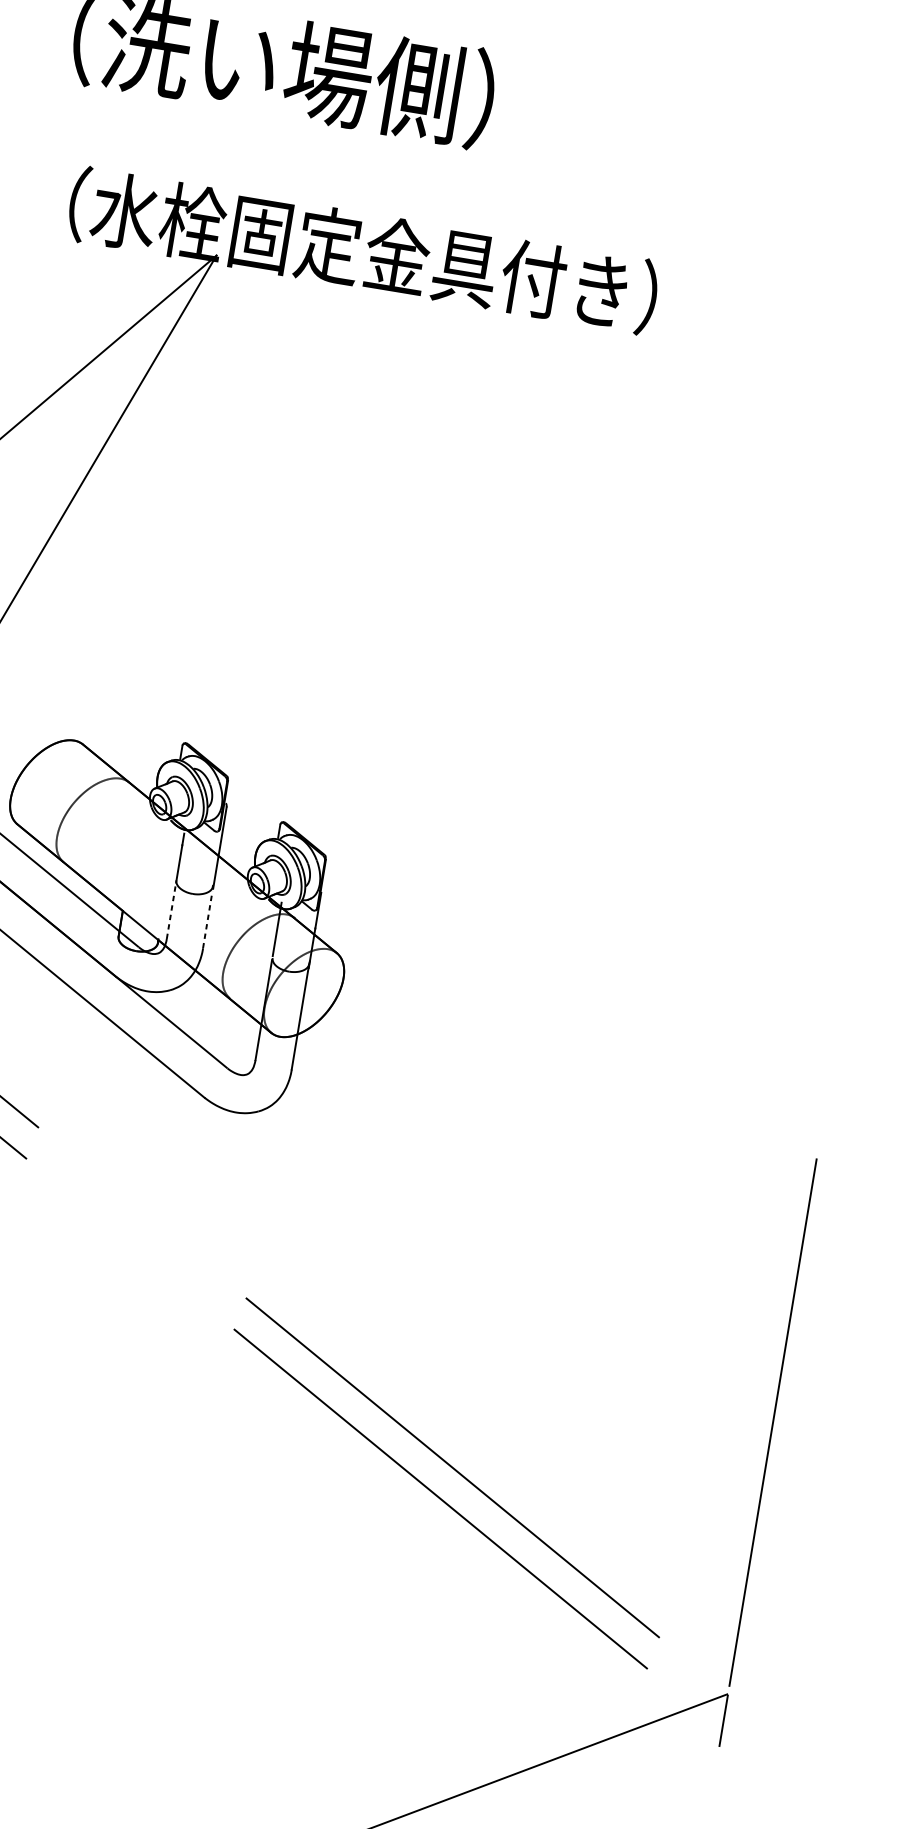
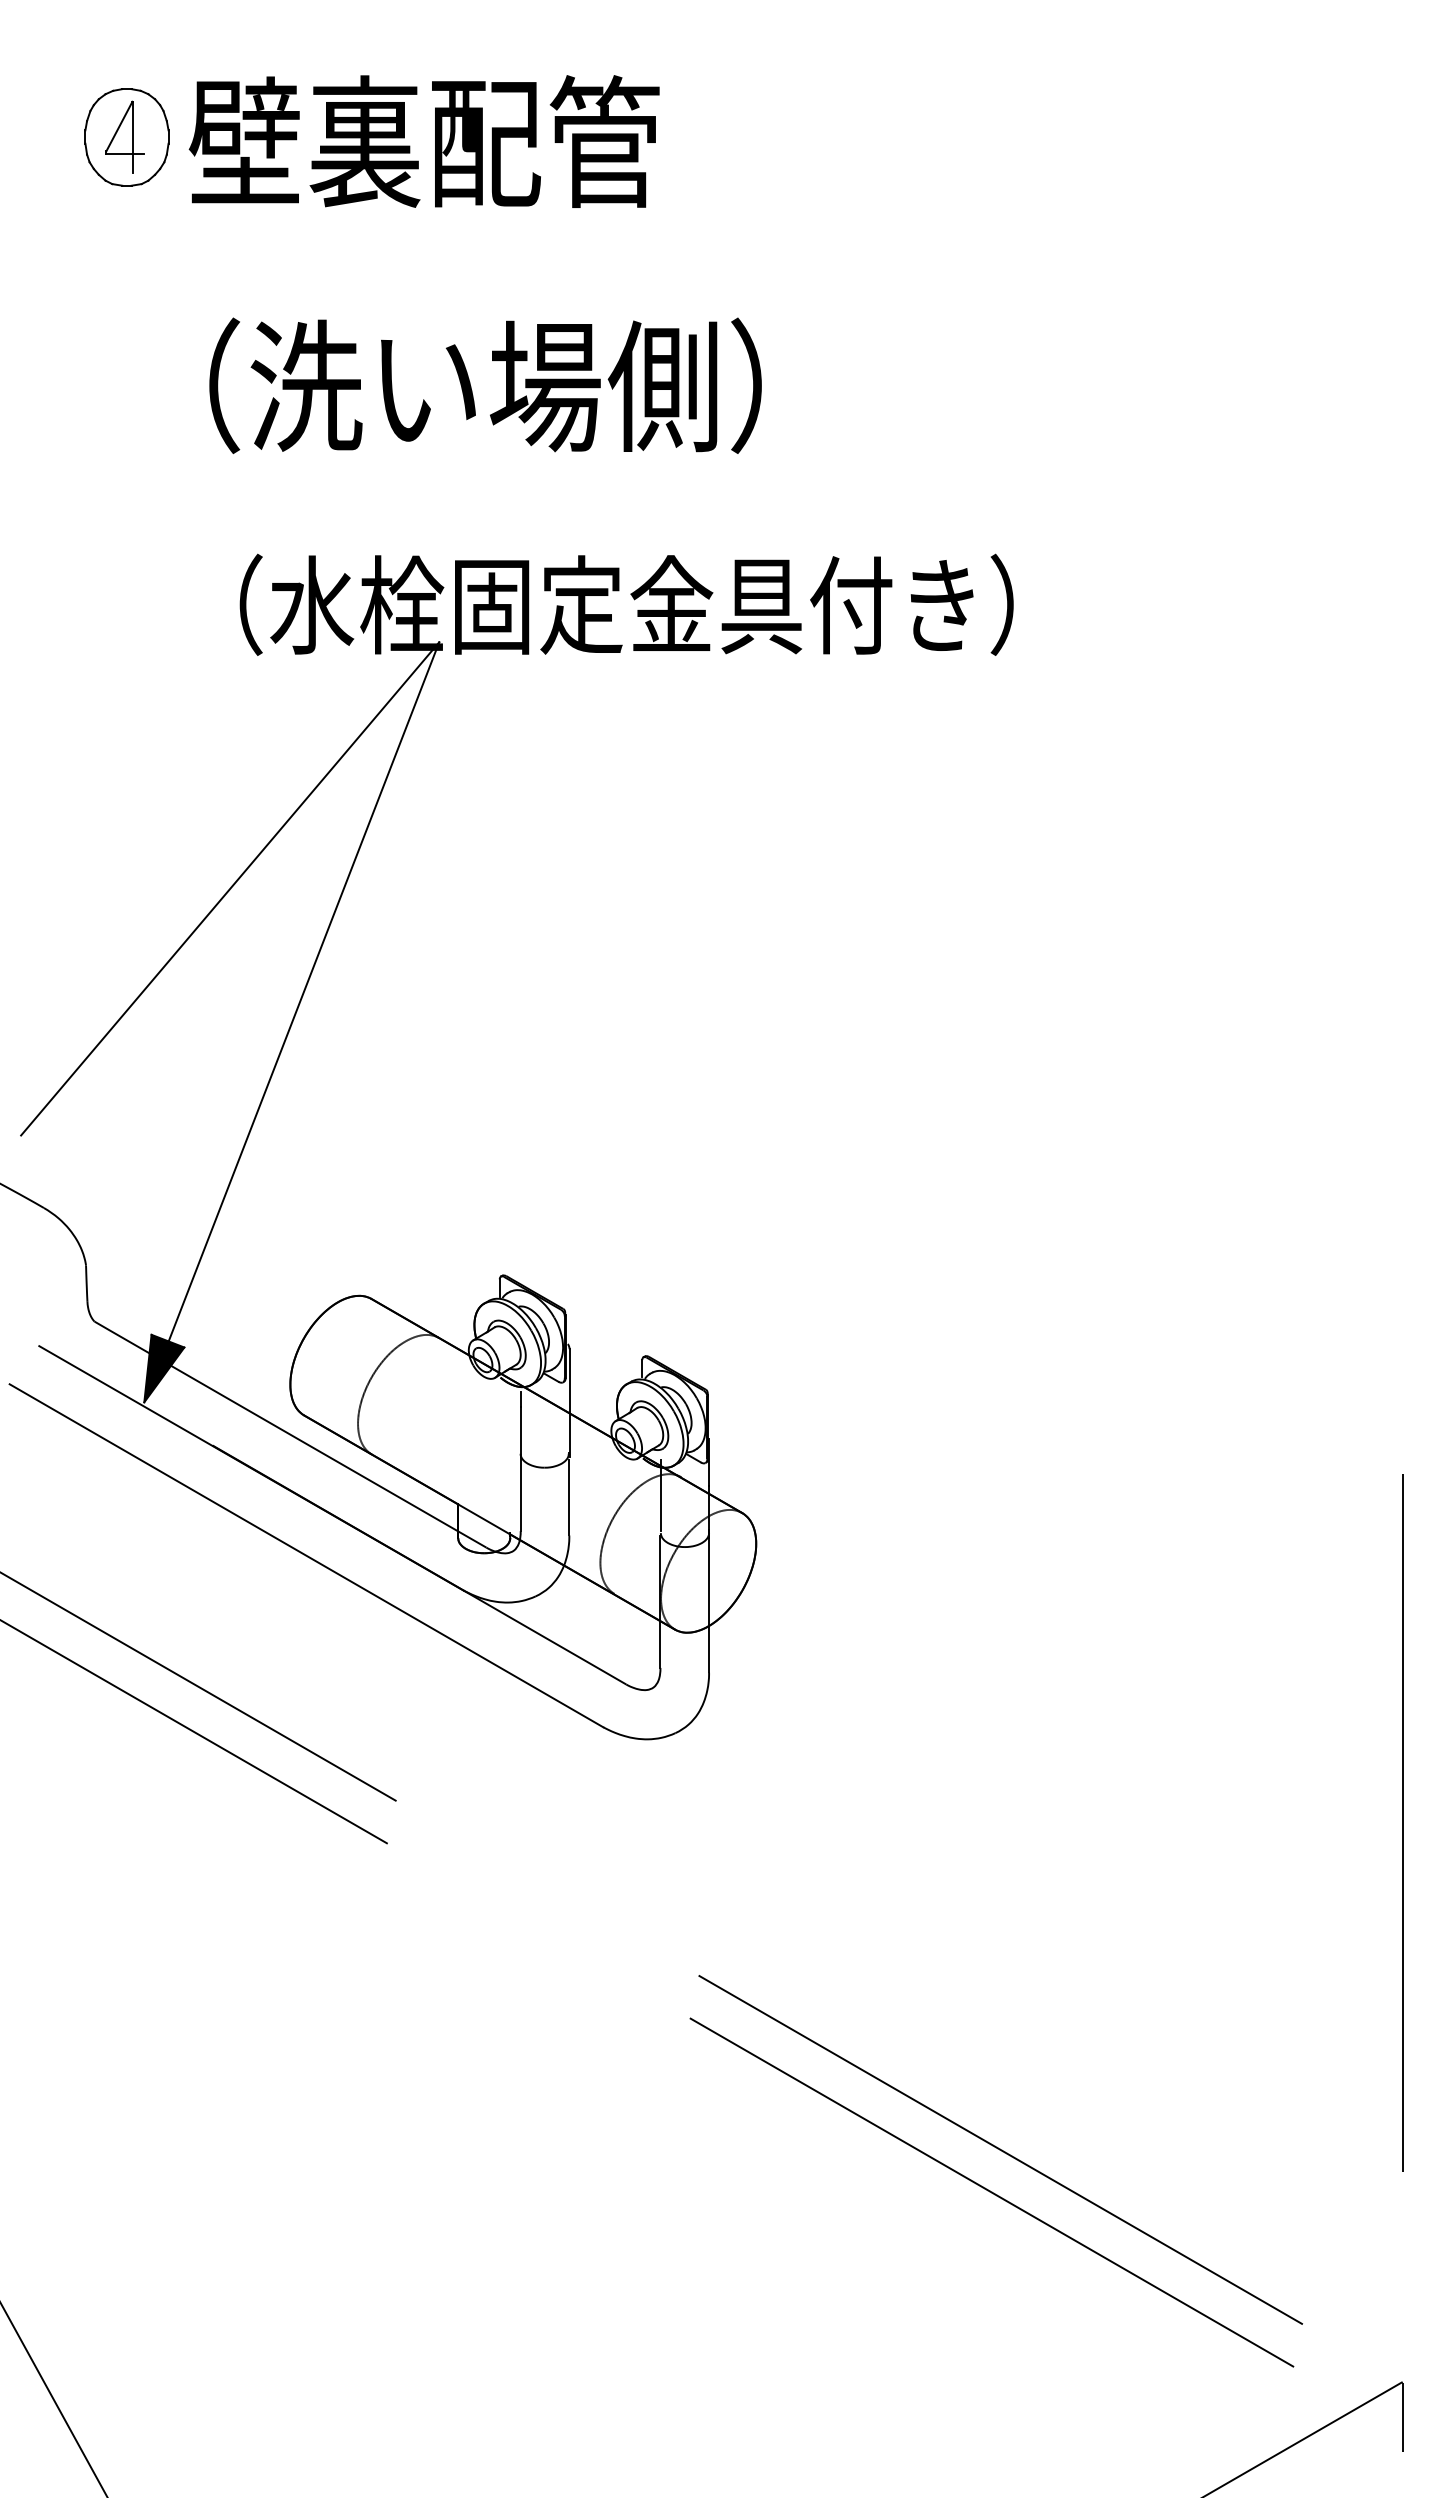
line: (171, 910) -> (520, 1493), dashed -> solid
line: (207, 919) -> (569, 1497), dashed -> solid
line: (772, 1422) -> (1402, 1822), moved

